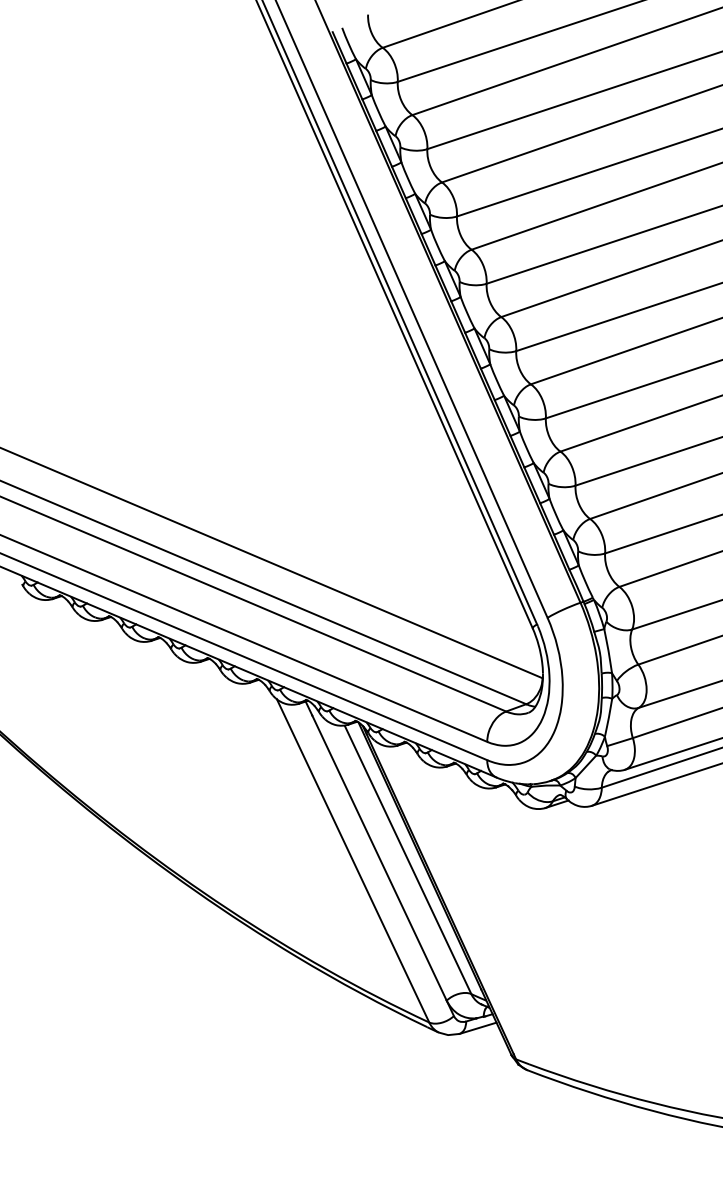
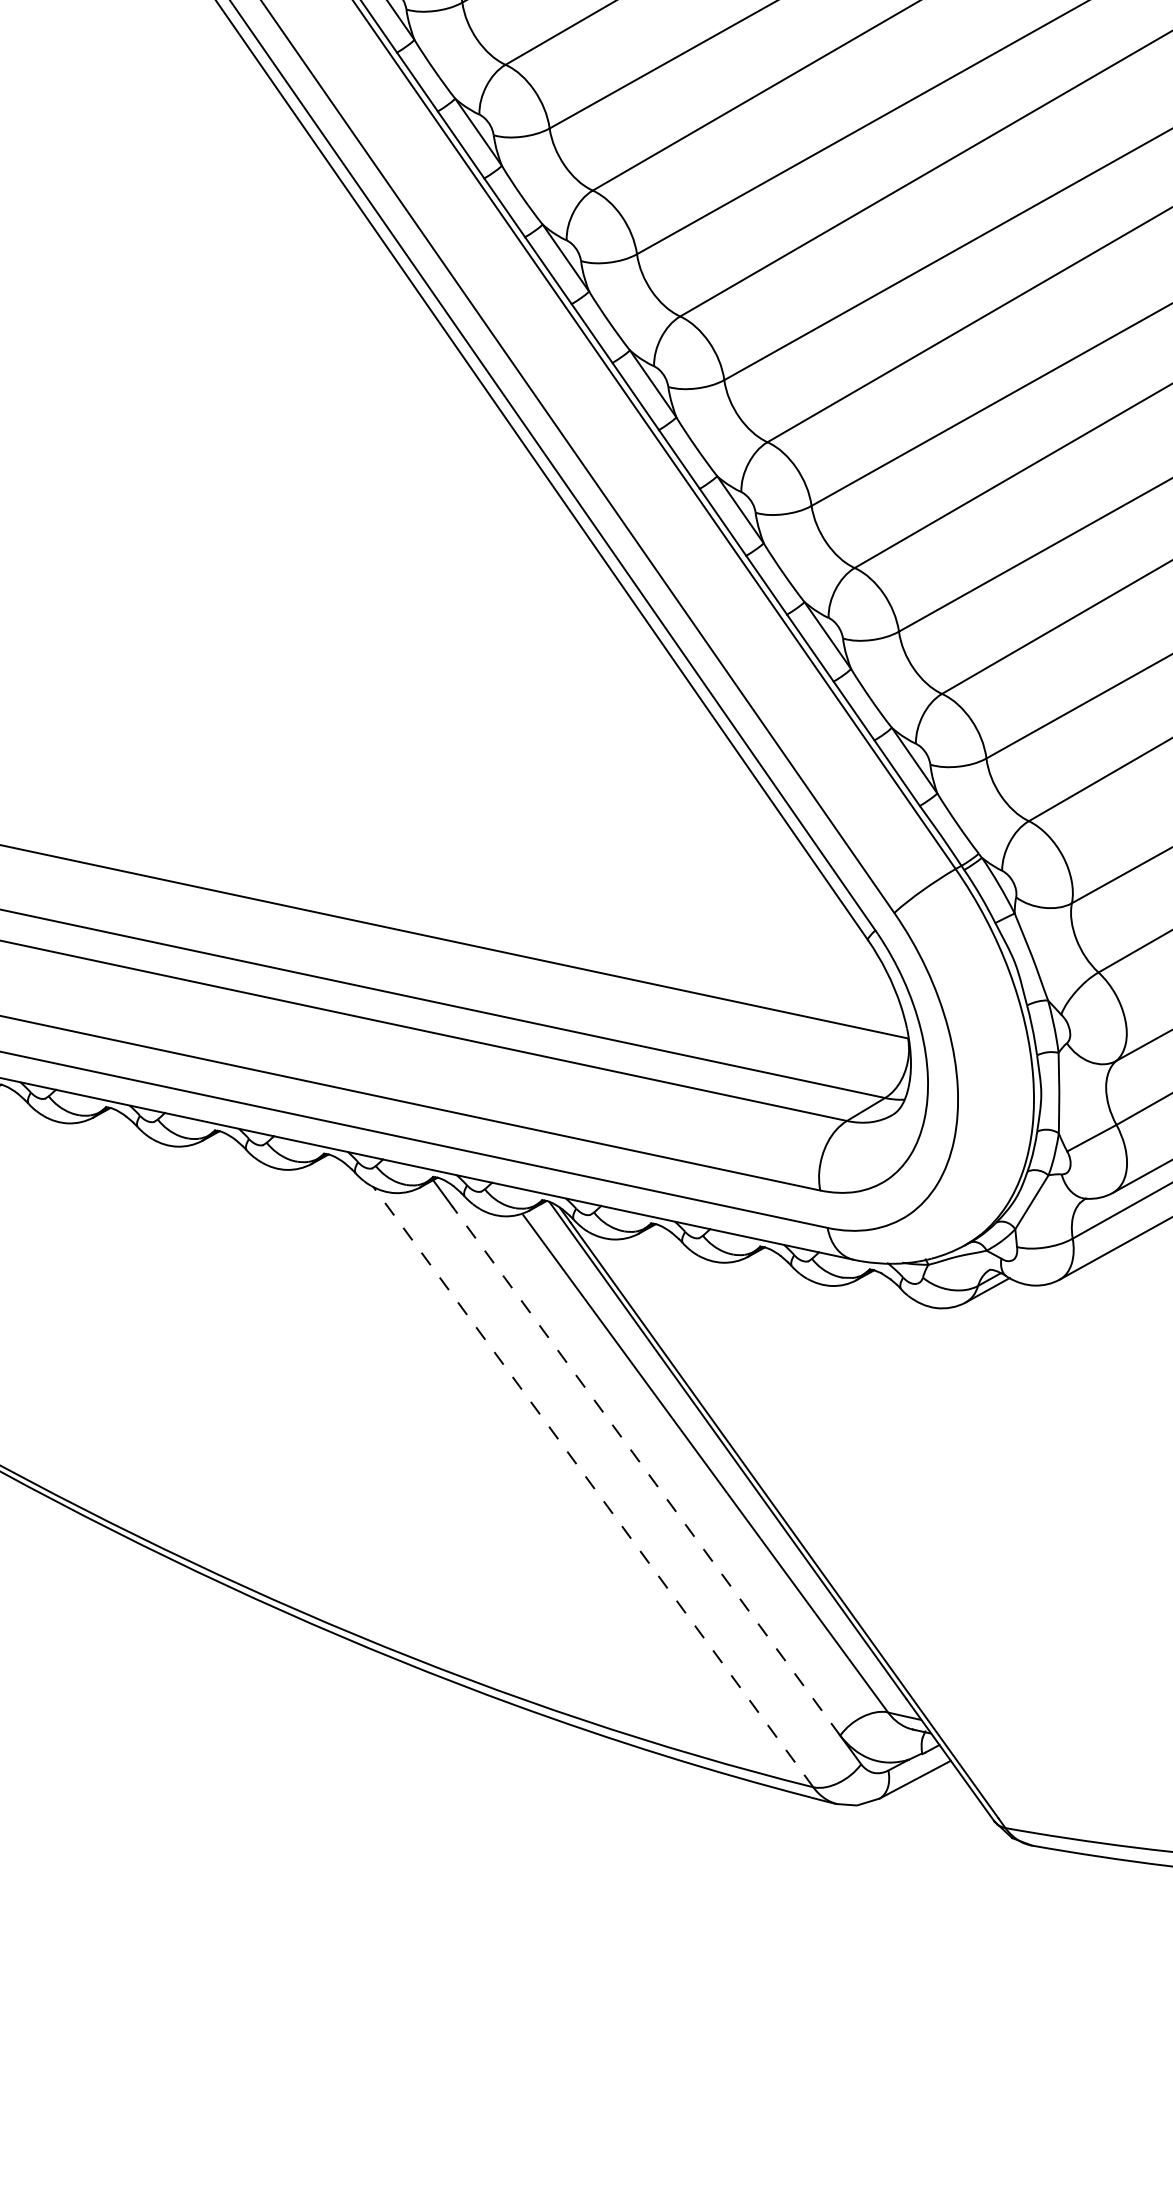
line: (379, 858) -> (646, 1471), solid -> dashed
line: (353, 860) -> (594, 1486), solid -> dashed

